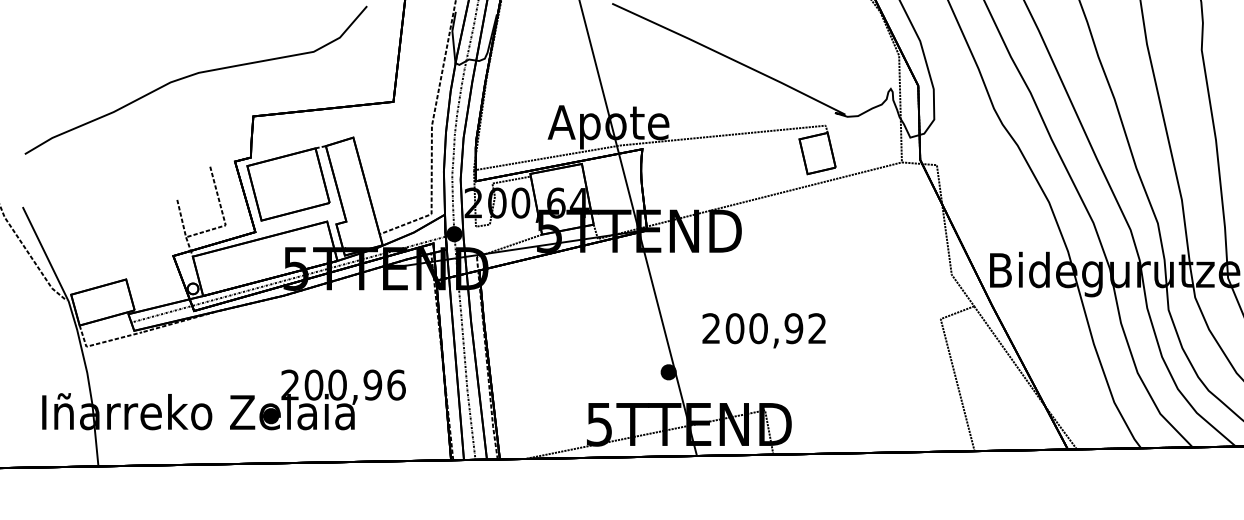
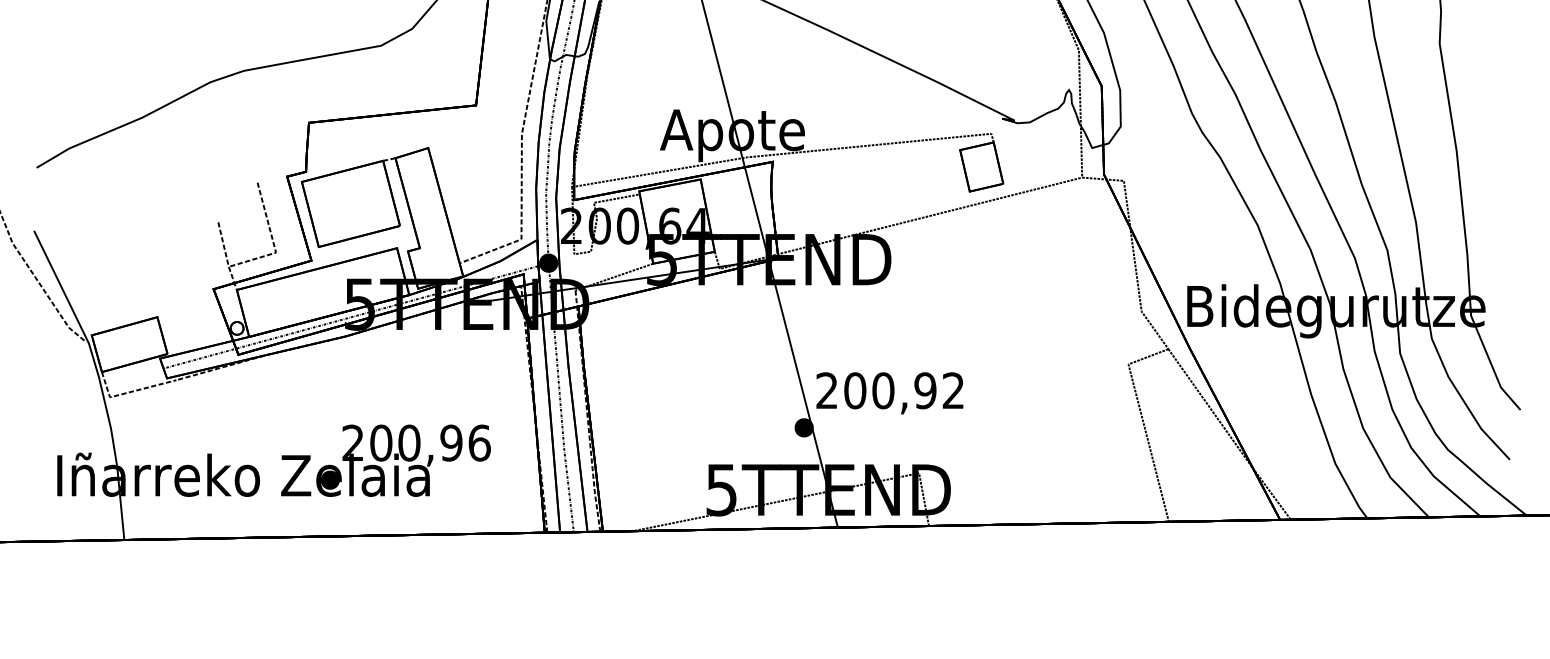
text: (763, 330) -> (889, 393), moved

